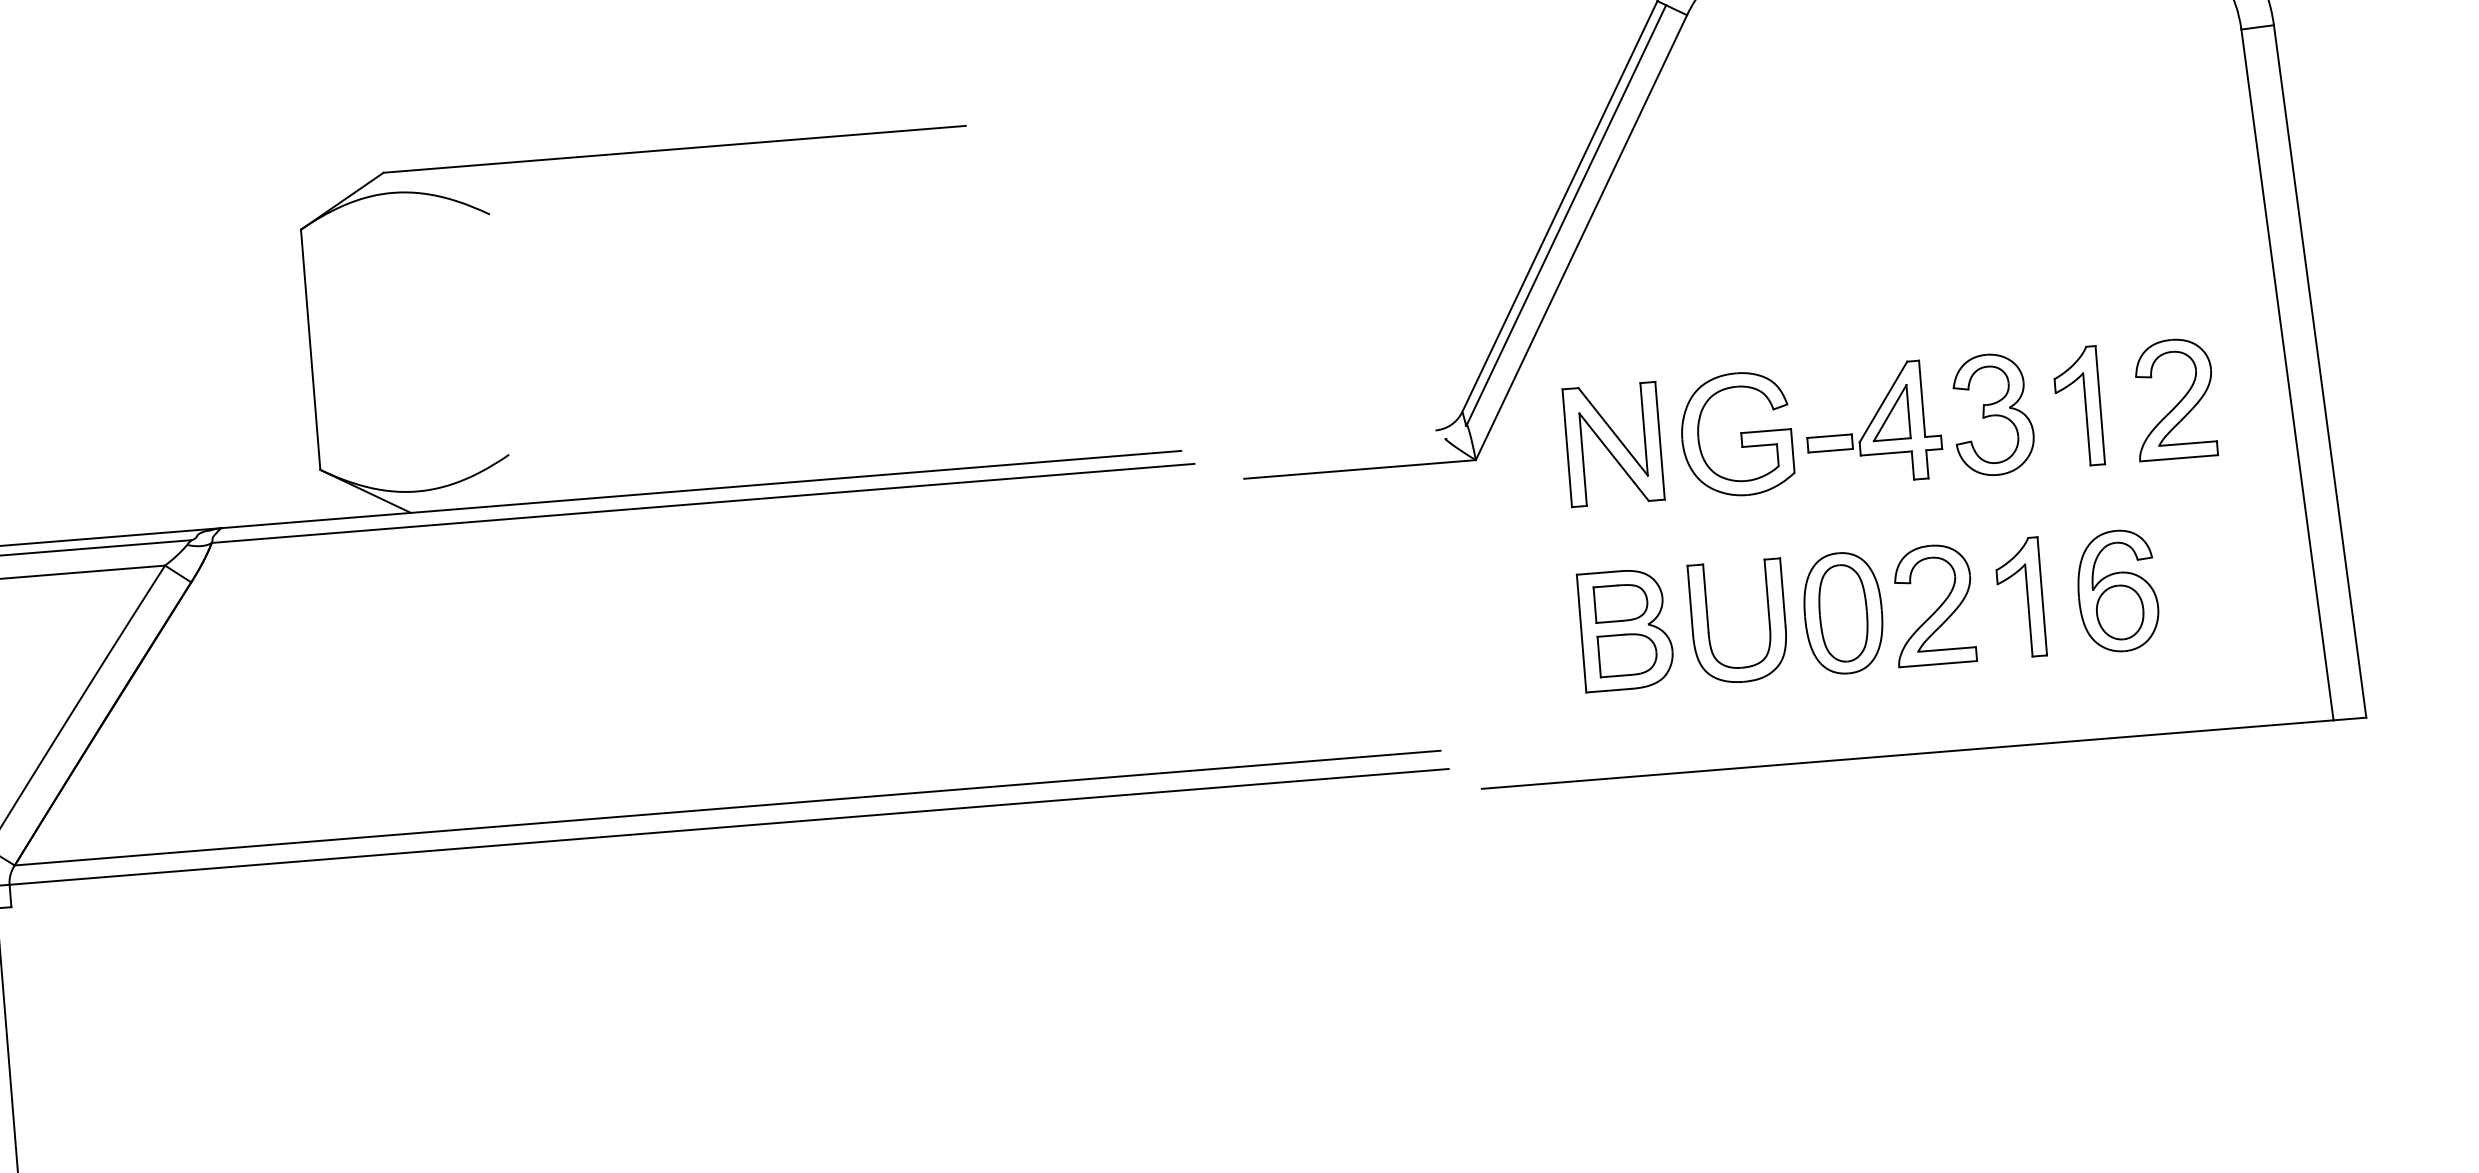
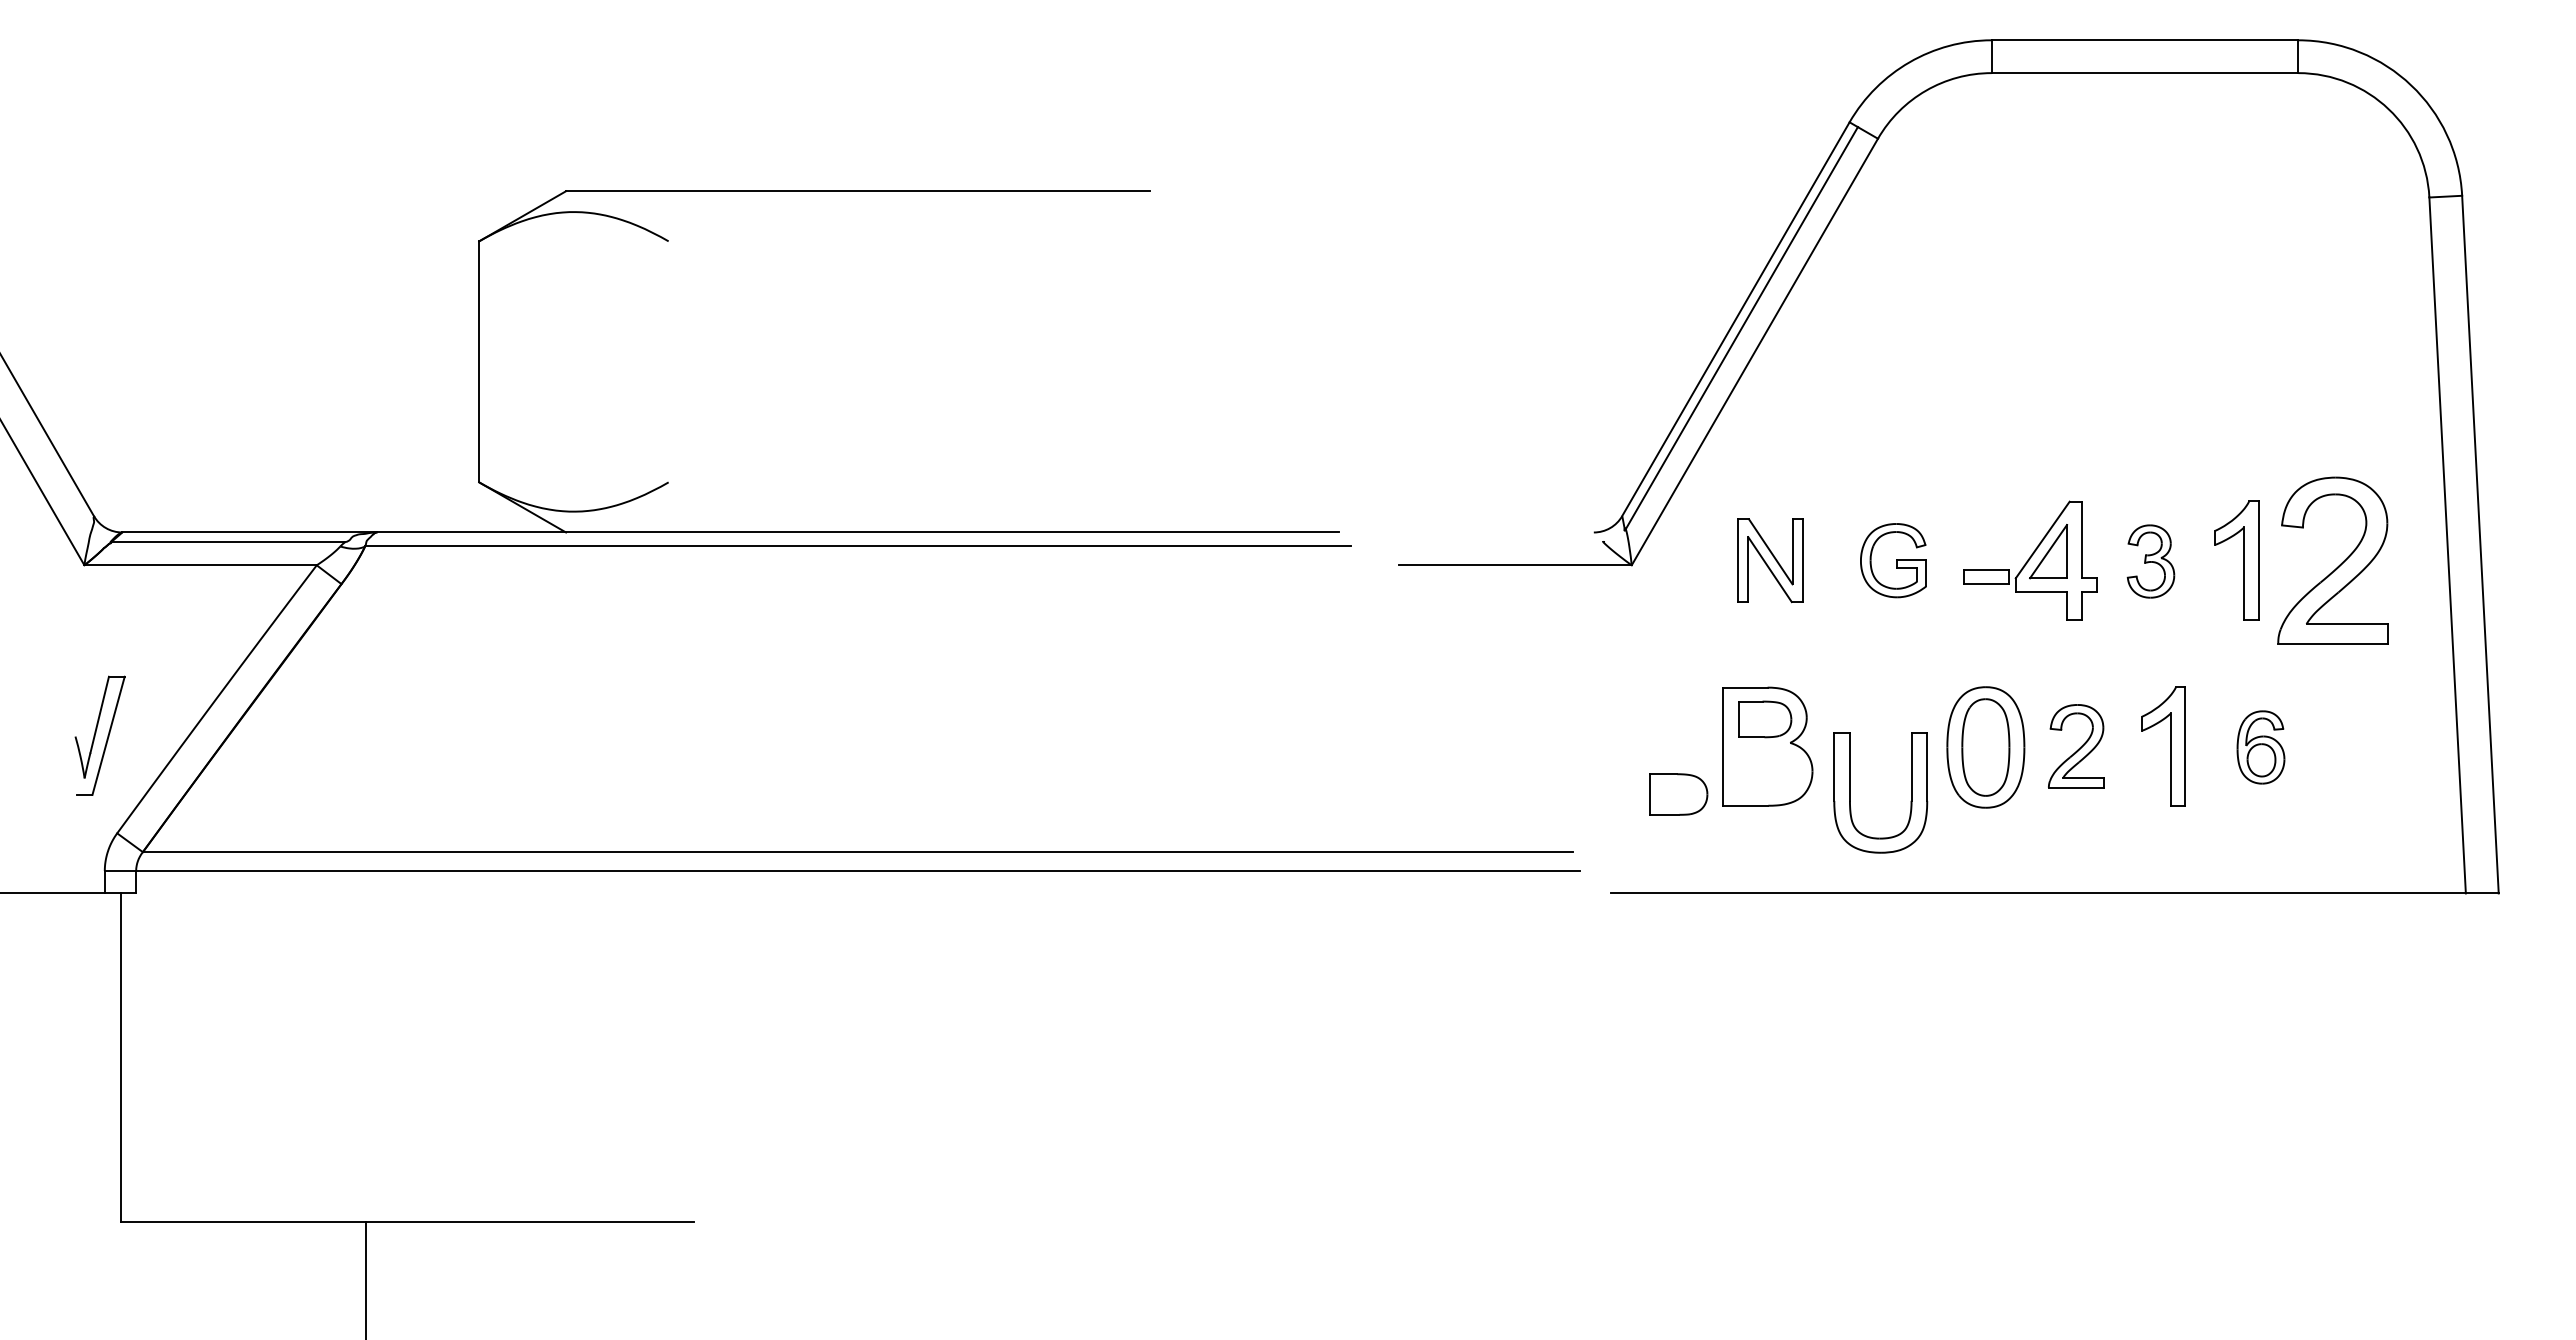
part: (2173, 399) -> (2332, 560), size x1.4
part: (1992, 414) -> (2150, 561), size x0.6
part: (1736, 434) -> (1893, 560), size x0.6
part: (1613, 444) -> (1770, 560), size x0.7
part: (2117, 591) -> (2260, 747), size x0.6
part: (1932, 605) -> (2075, 746), size x0.7
part: (1708, 624) -> (1850, 792), moved
part: (1627, 654) -> (1678, 794), moved

